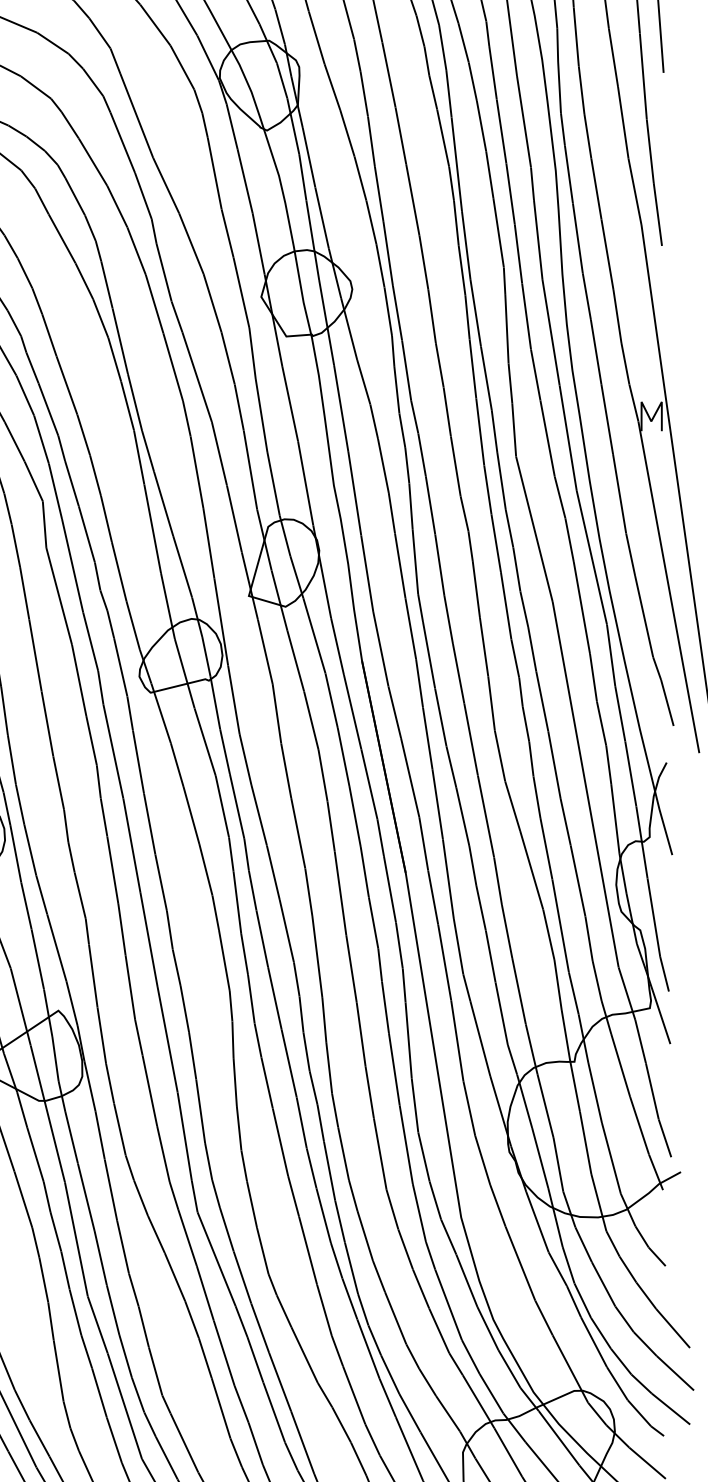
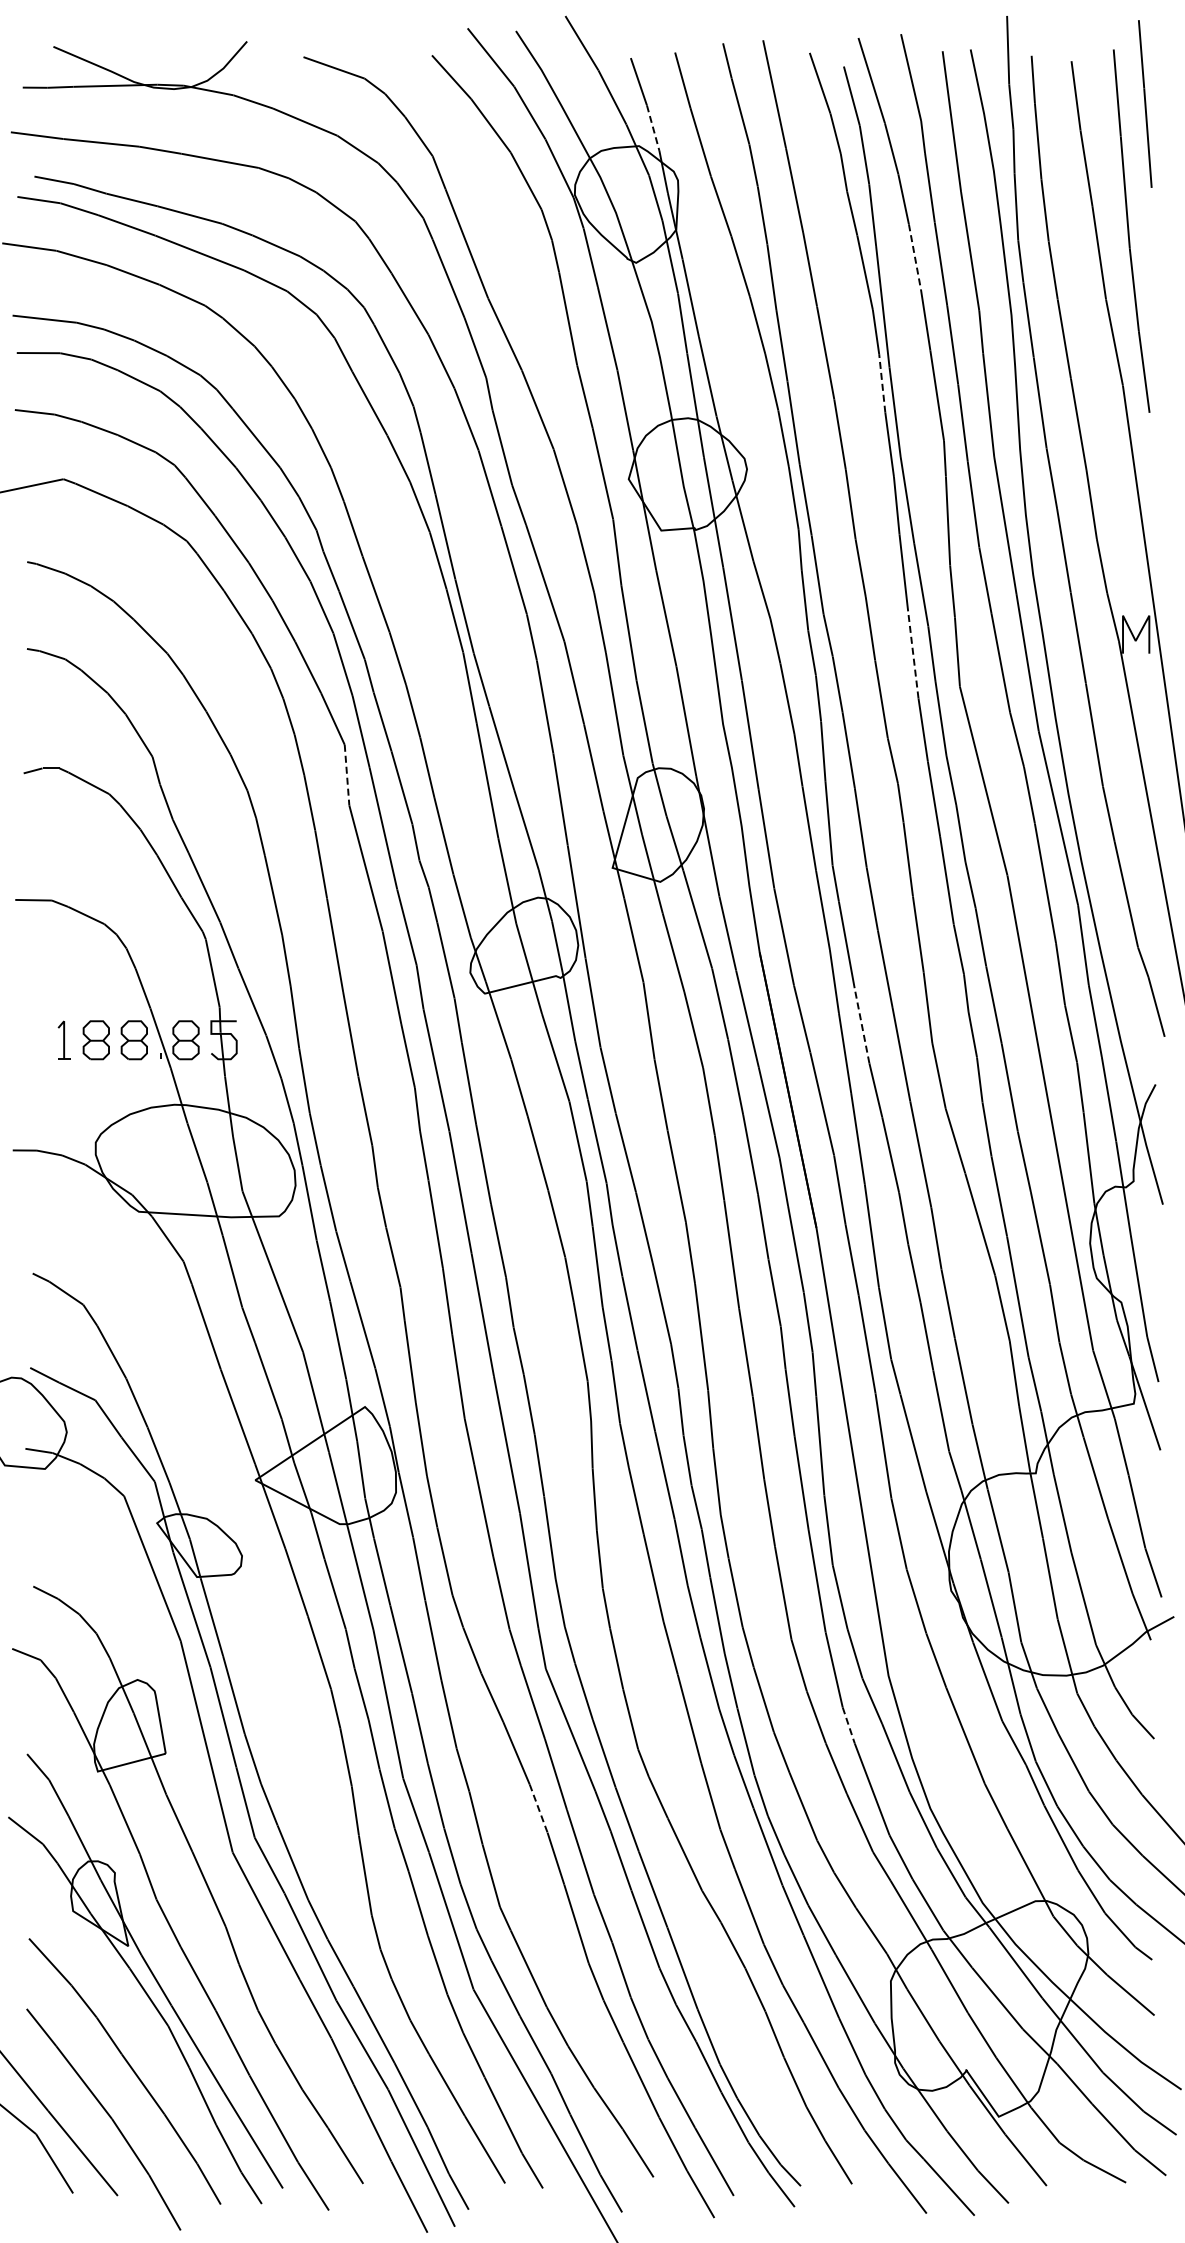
line: (280, 27) -> (653, 128), solid -> dashed
line: (481, 126) -> (915, 257), solid -> dashed
line: (456, 222) -> (882, 382), solid -> dashed
line: (480, 431) -> (913, 654), solid -> dashed
line: (44, 524) -> (347, 775), solid -> dashed
line: (440, 717) -> (861, 1025), solid -> dashed
line: (430, 1256) -> (848, 1726), solid -> dashed
line: (191, 1319) -> (538, 1808), solid -> dashed

